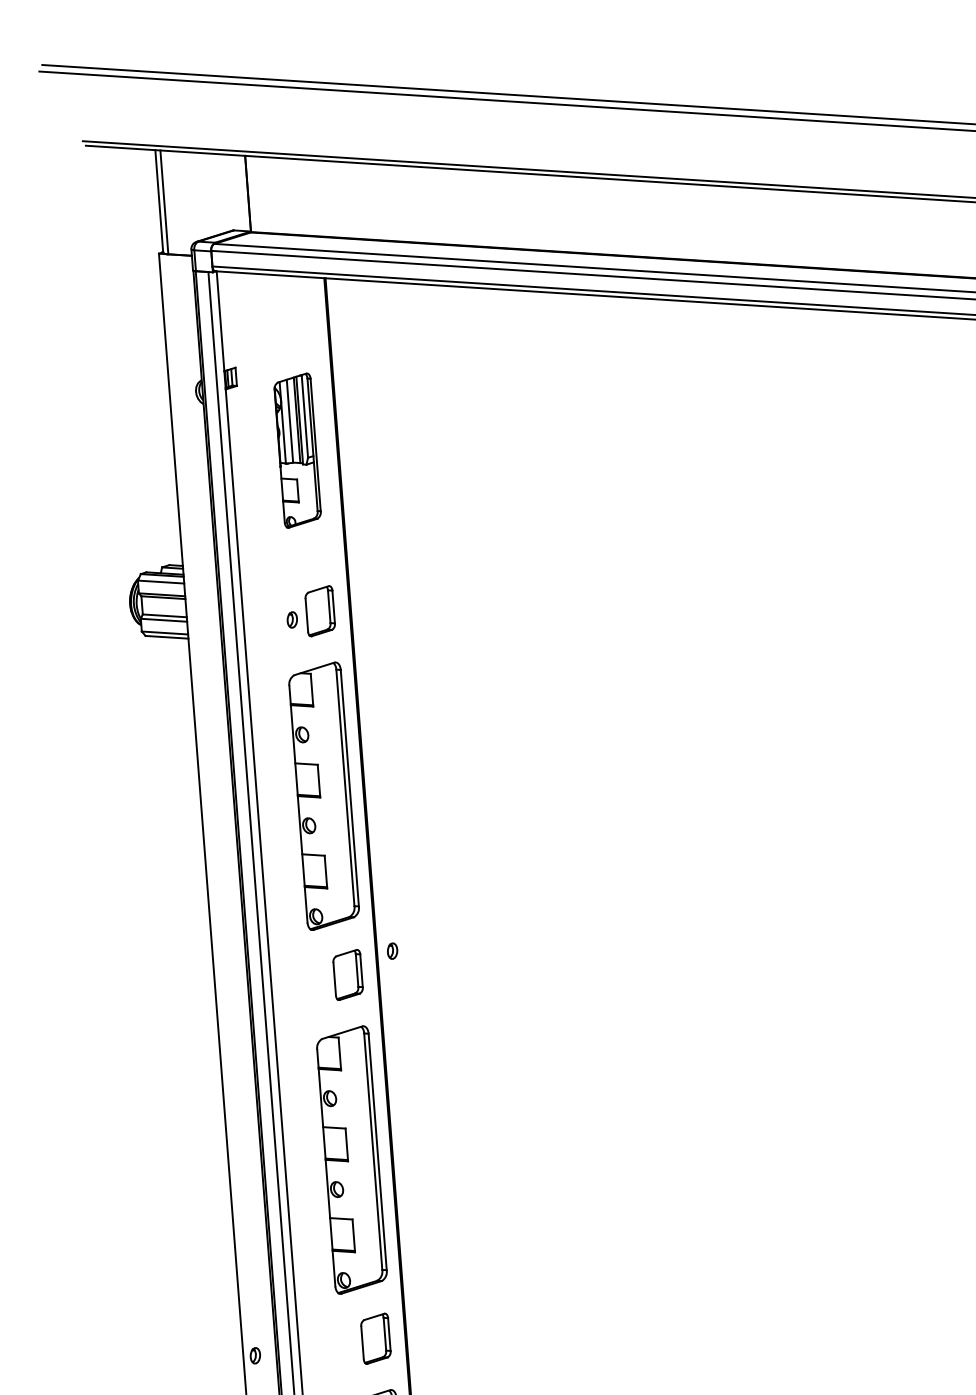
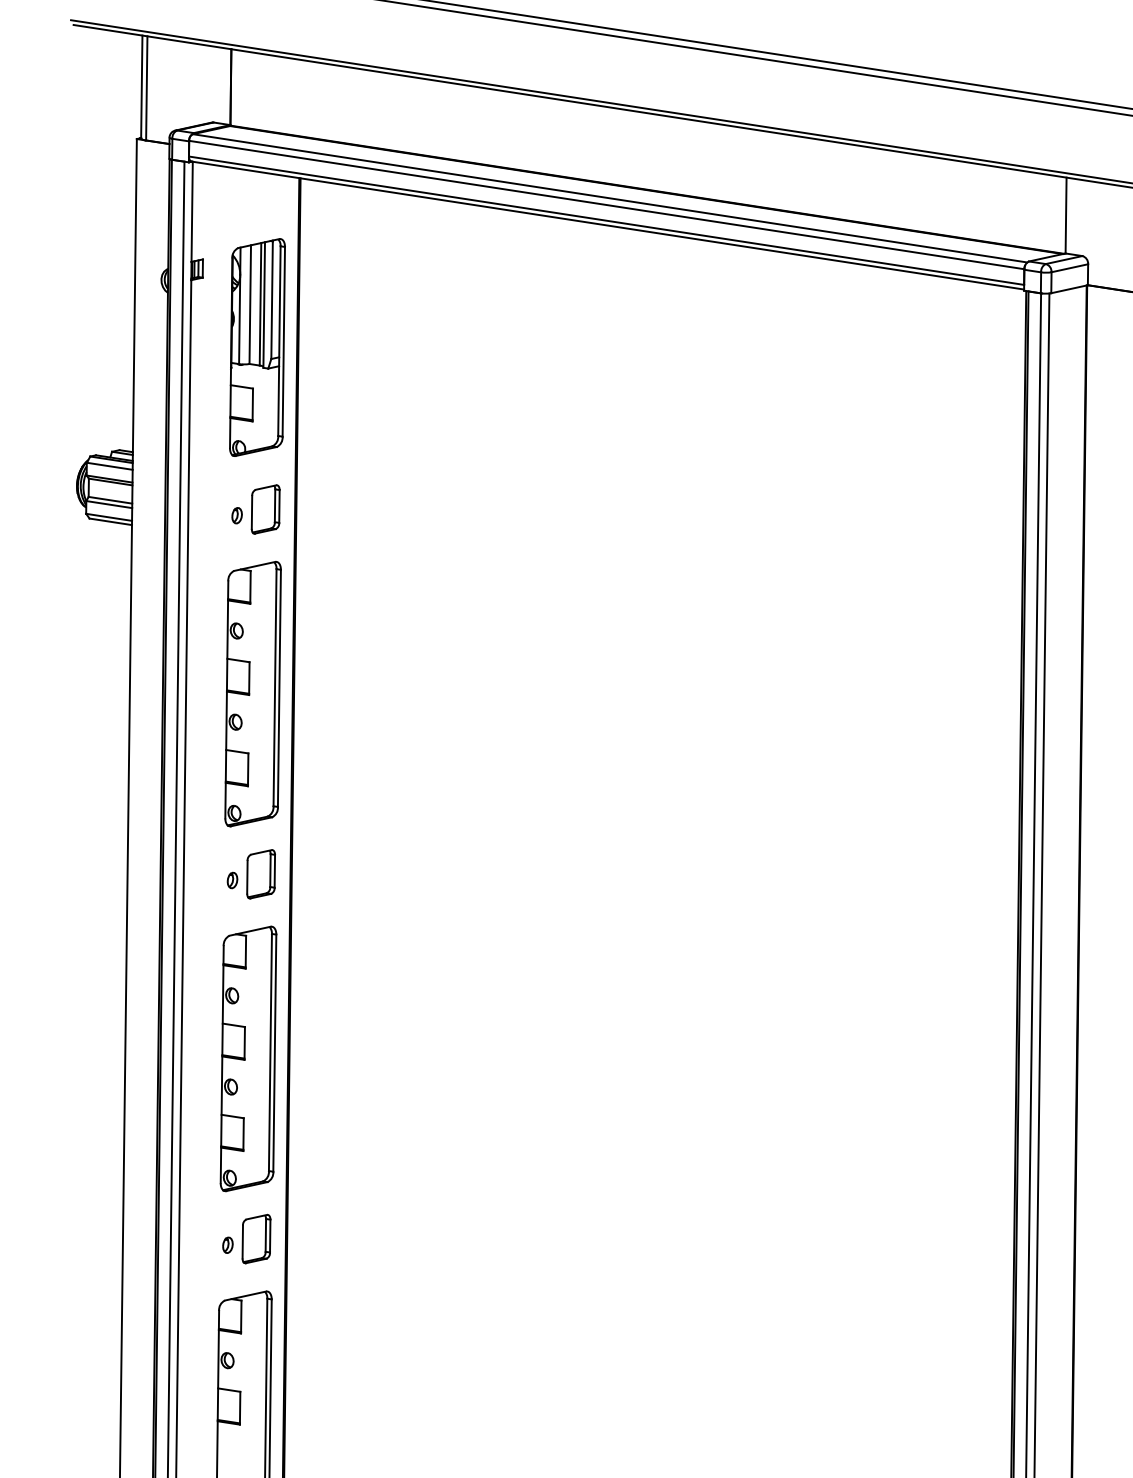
part: (297, 450) -> (257, 347), size x1.43
part: (392, 951) -> (232, 880), moved
part: (254, 1355) -> (227, 1244), moved

